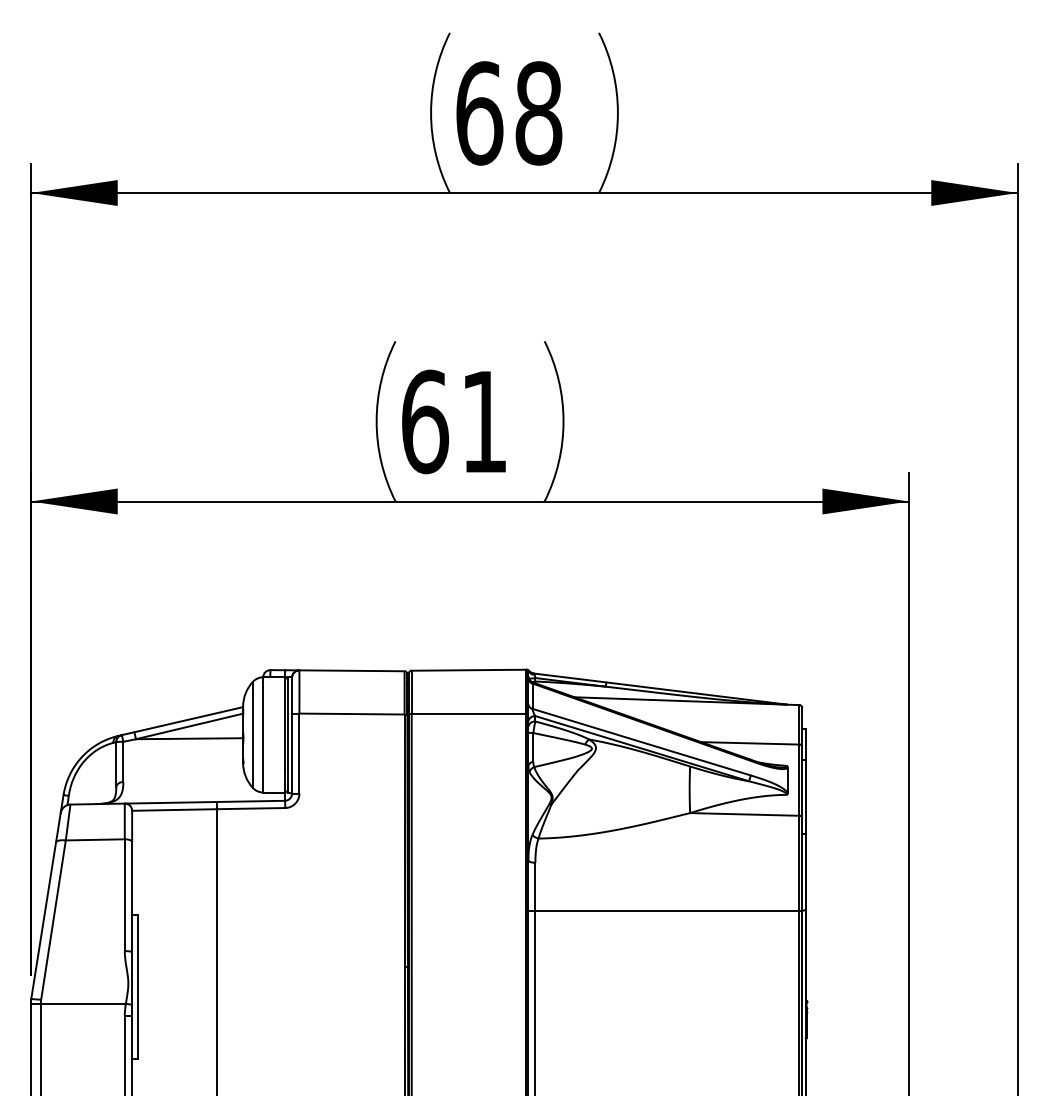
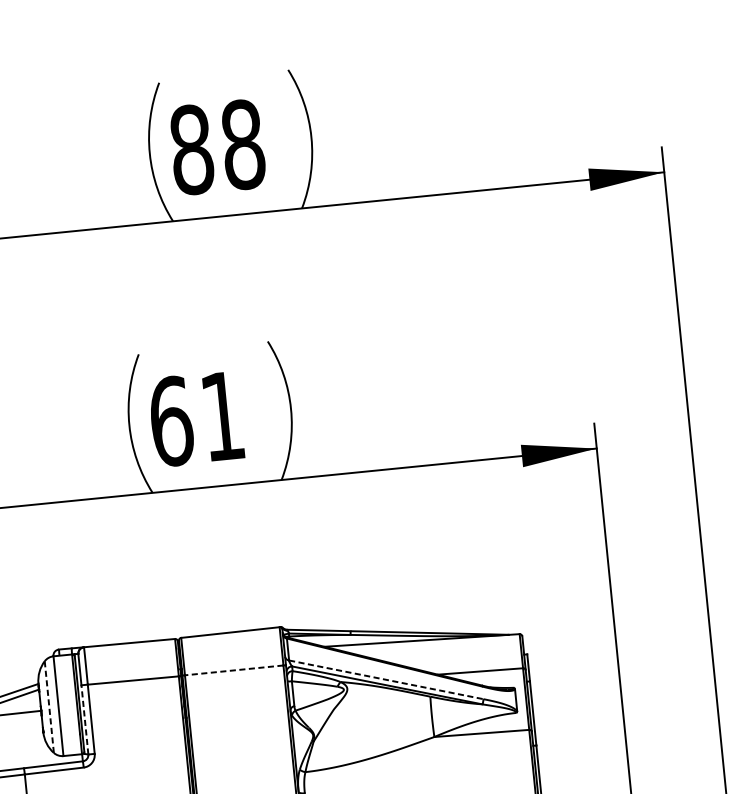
text: (479, 113) -> (191, 149), 68 -> 88
line: (468, 713) -> (234, 669), solid -> dashed
line: (252, 734) -> (49, 706), solid -> dashed
line: (641, 742) -> (386, 680), solid -> dashed
line: (292, 753) -> (85, 719), solid -> dashed

